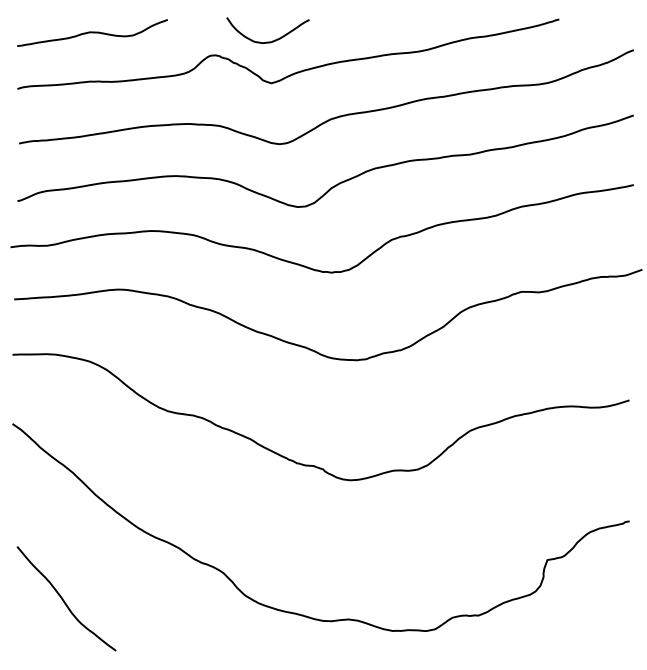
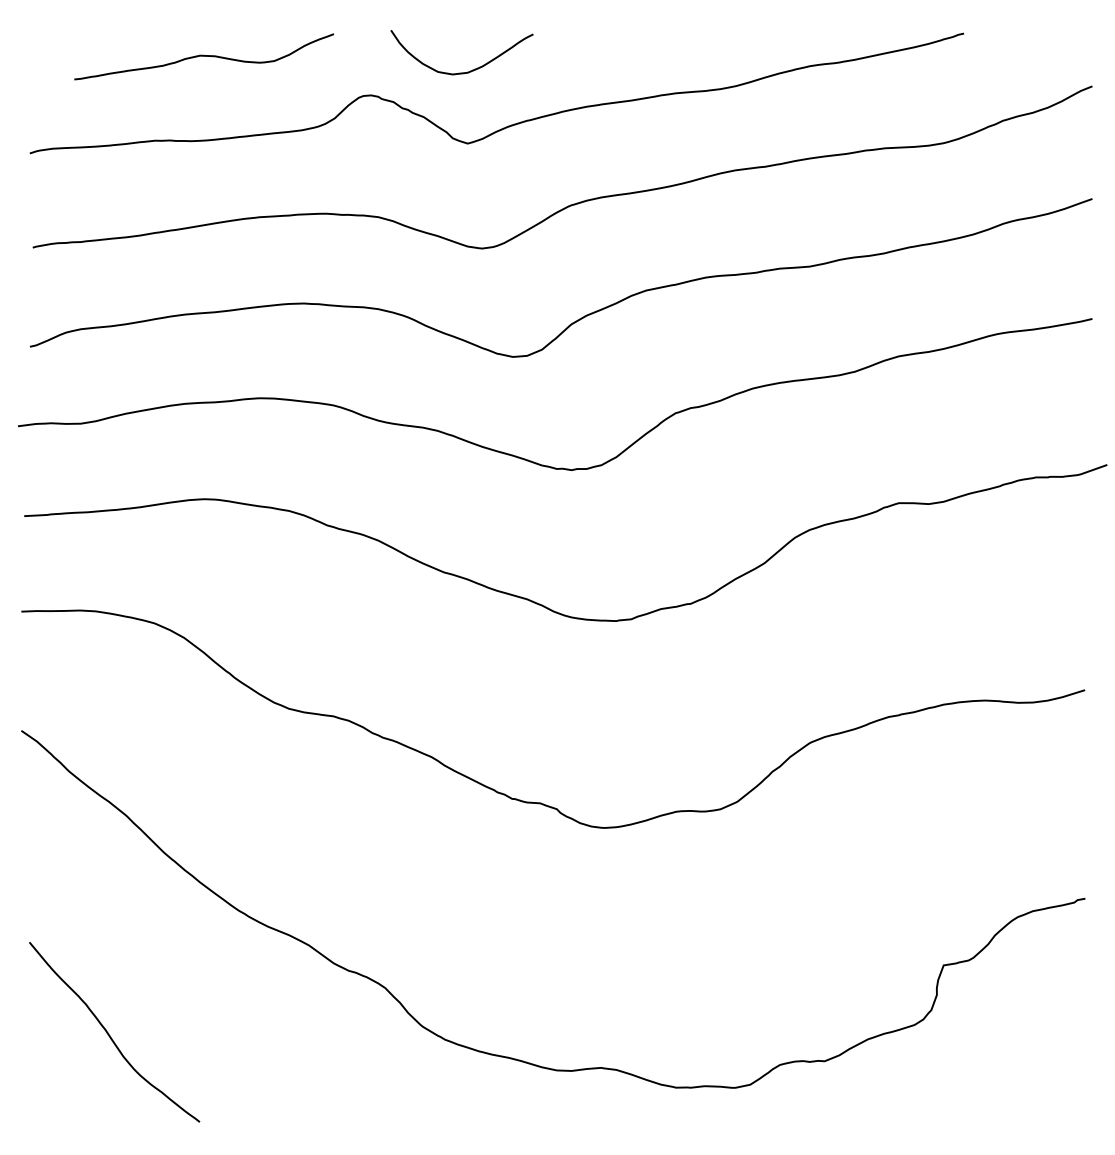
curve: (92, 32) -> (204, 56), moved

